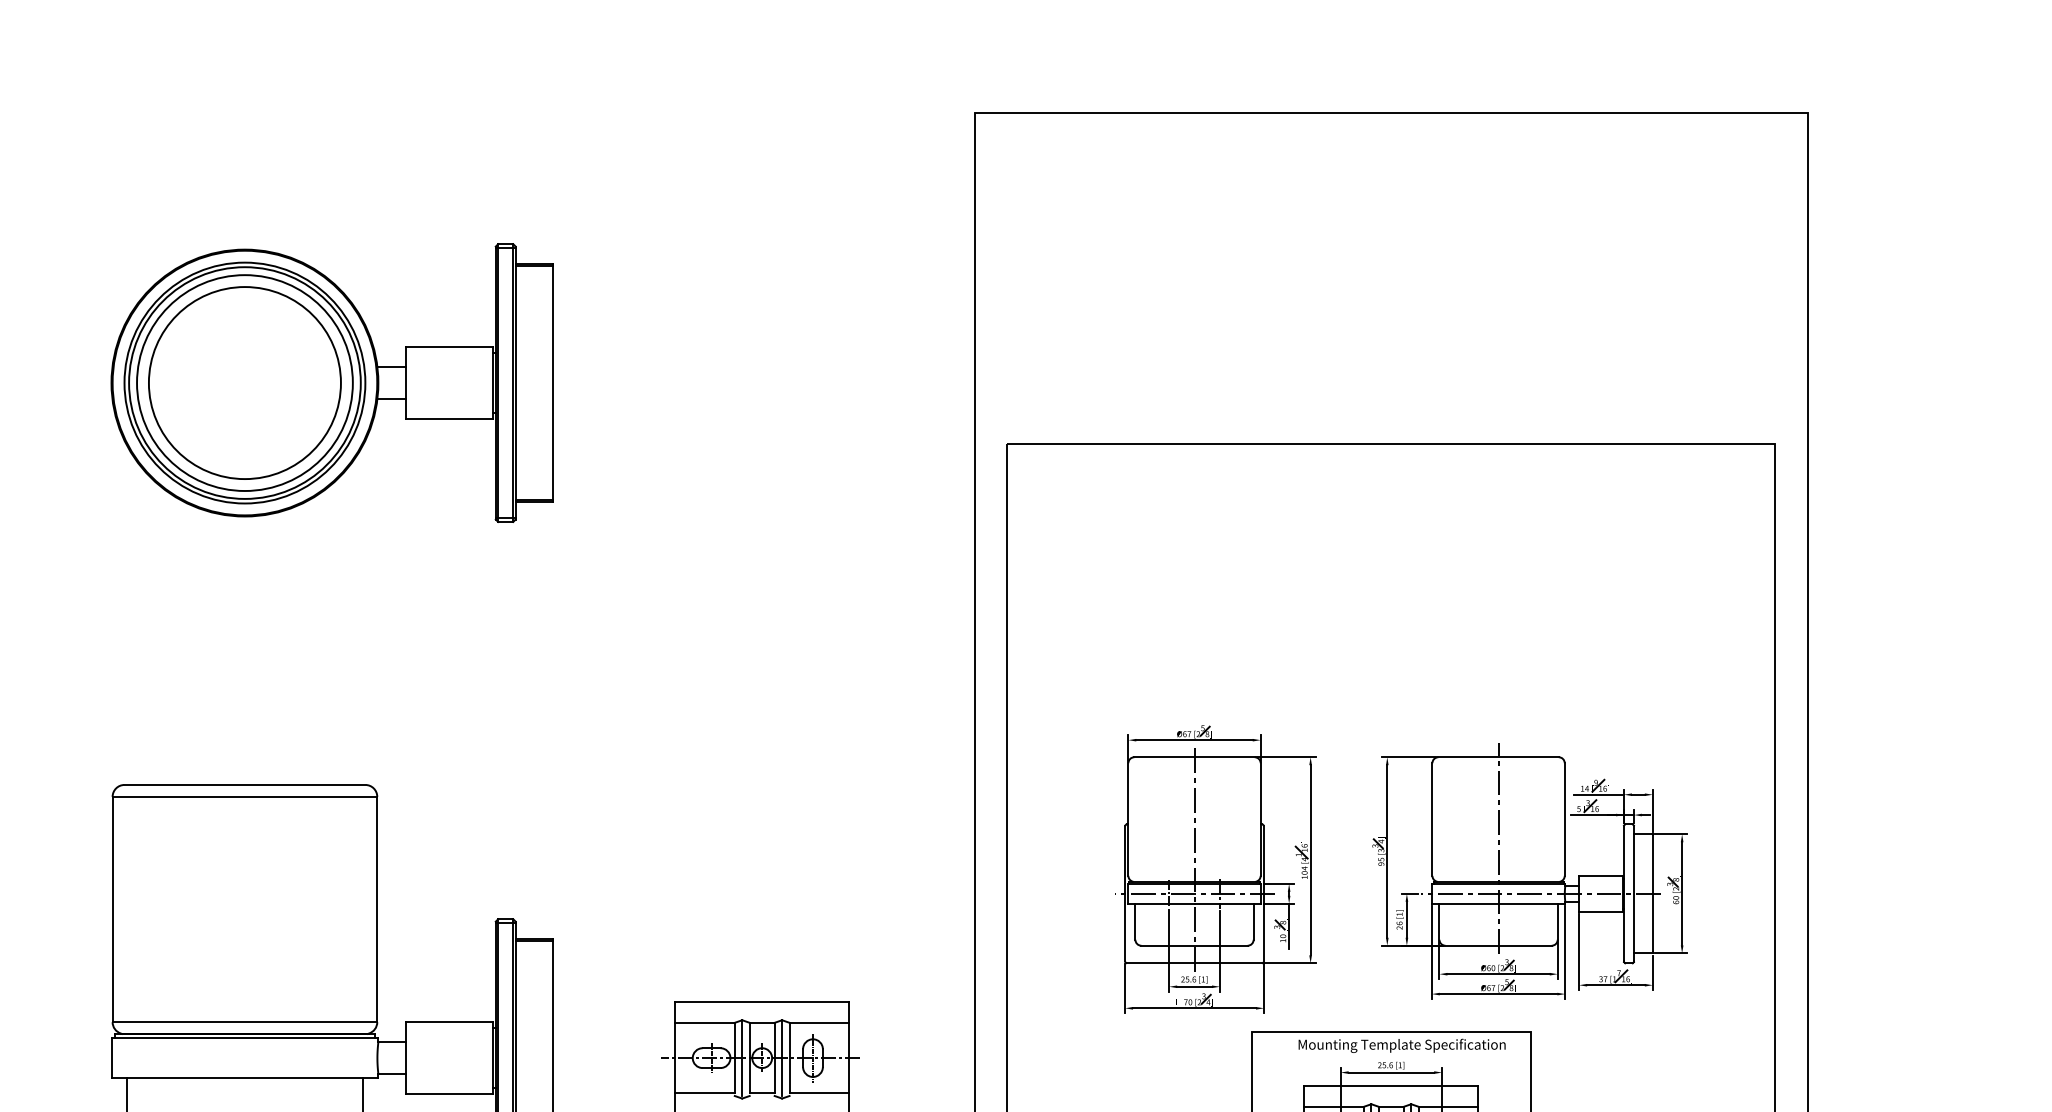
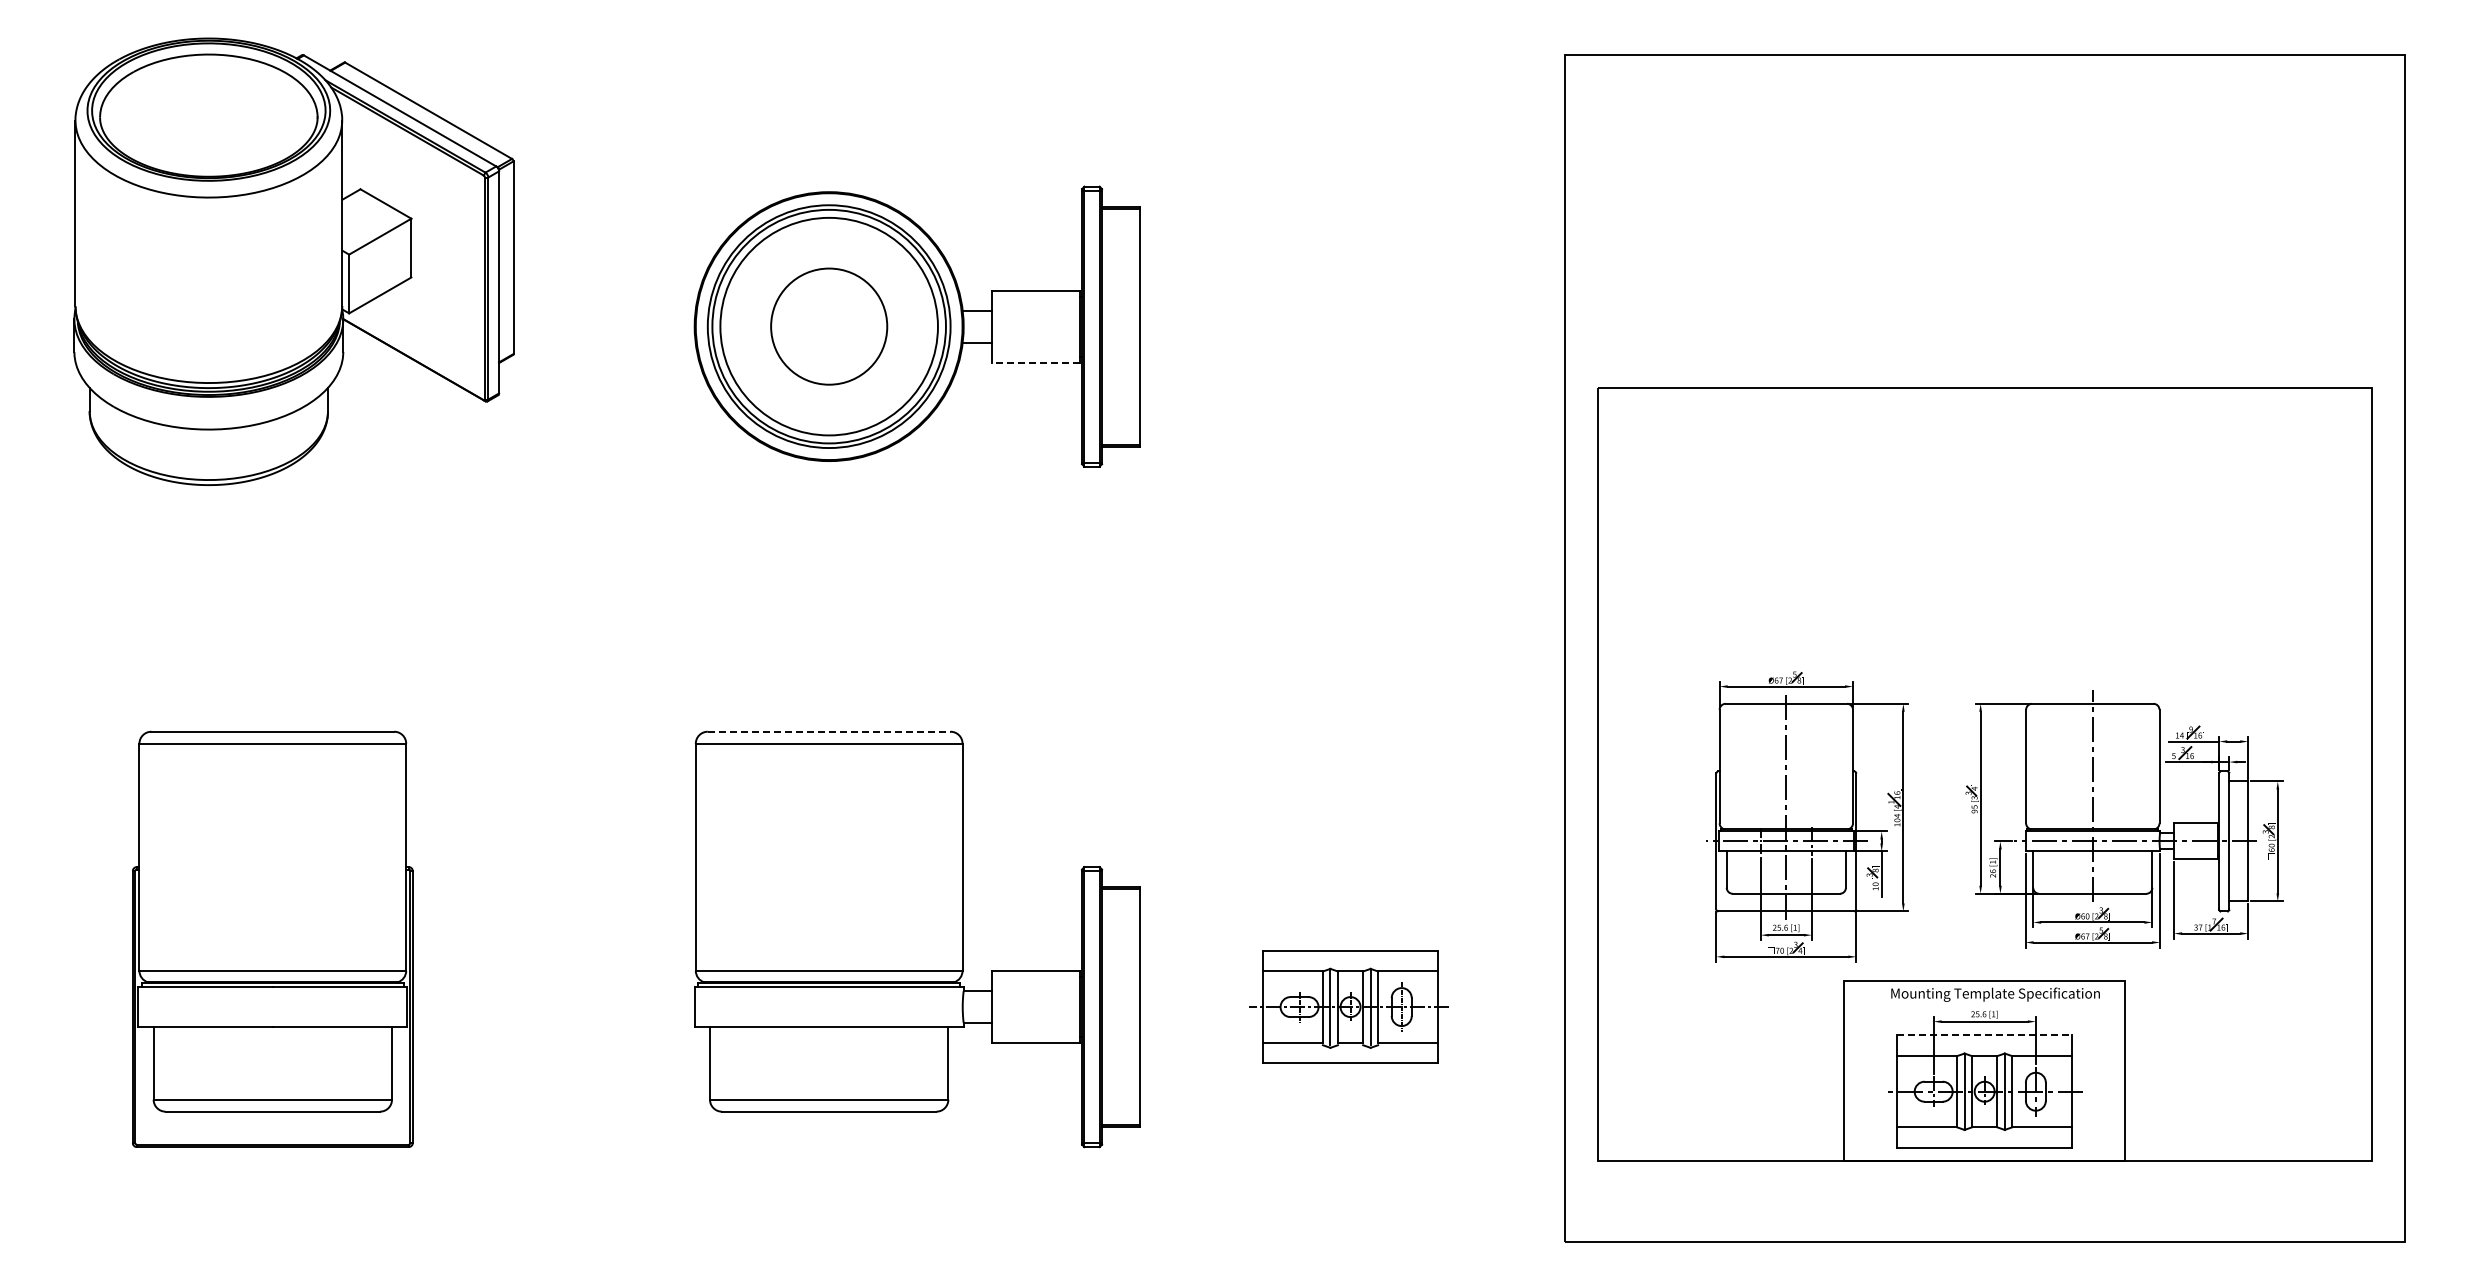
circle: (244, 382) -> (828, 326), size x0.6
line: (449, 418) -> (1035, 362), solid -> dashed
line: (245, 784) -> (829, 731), solid -> dashed
line: (1391, 1086) -> (1984, 1035), solid -> dashed

